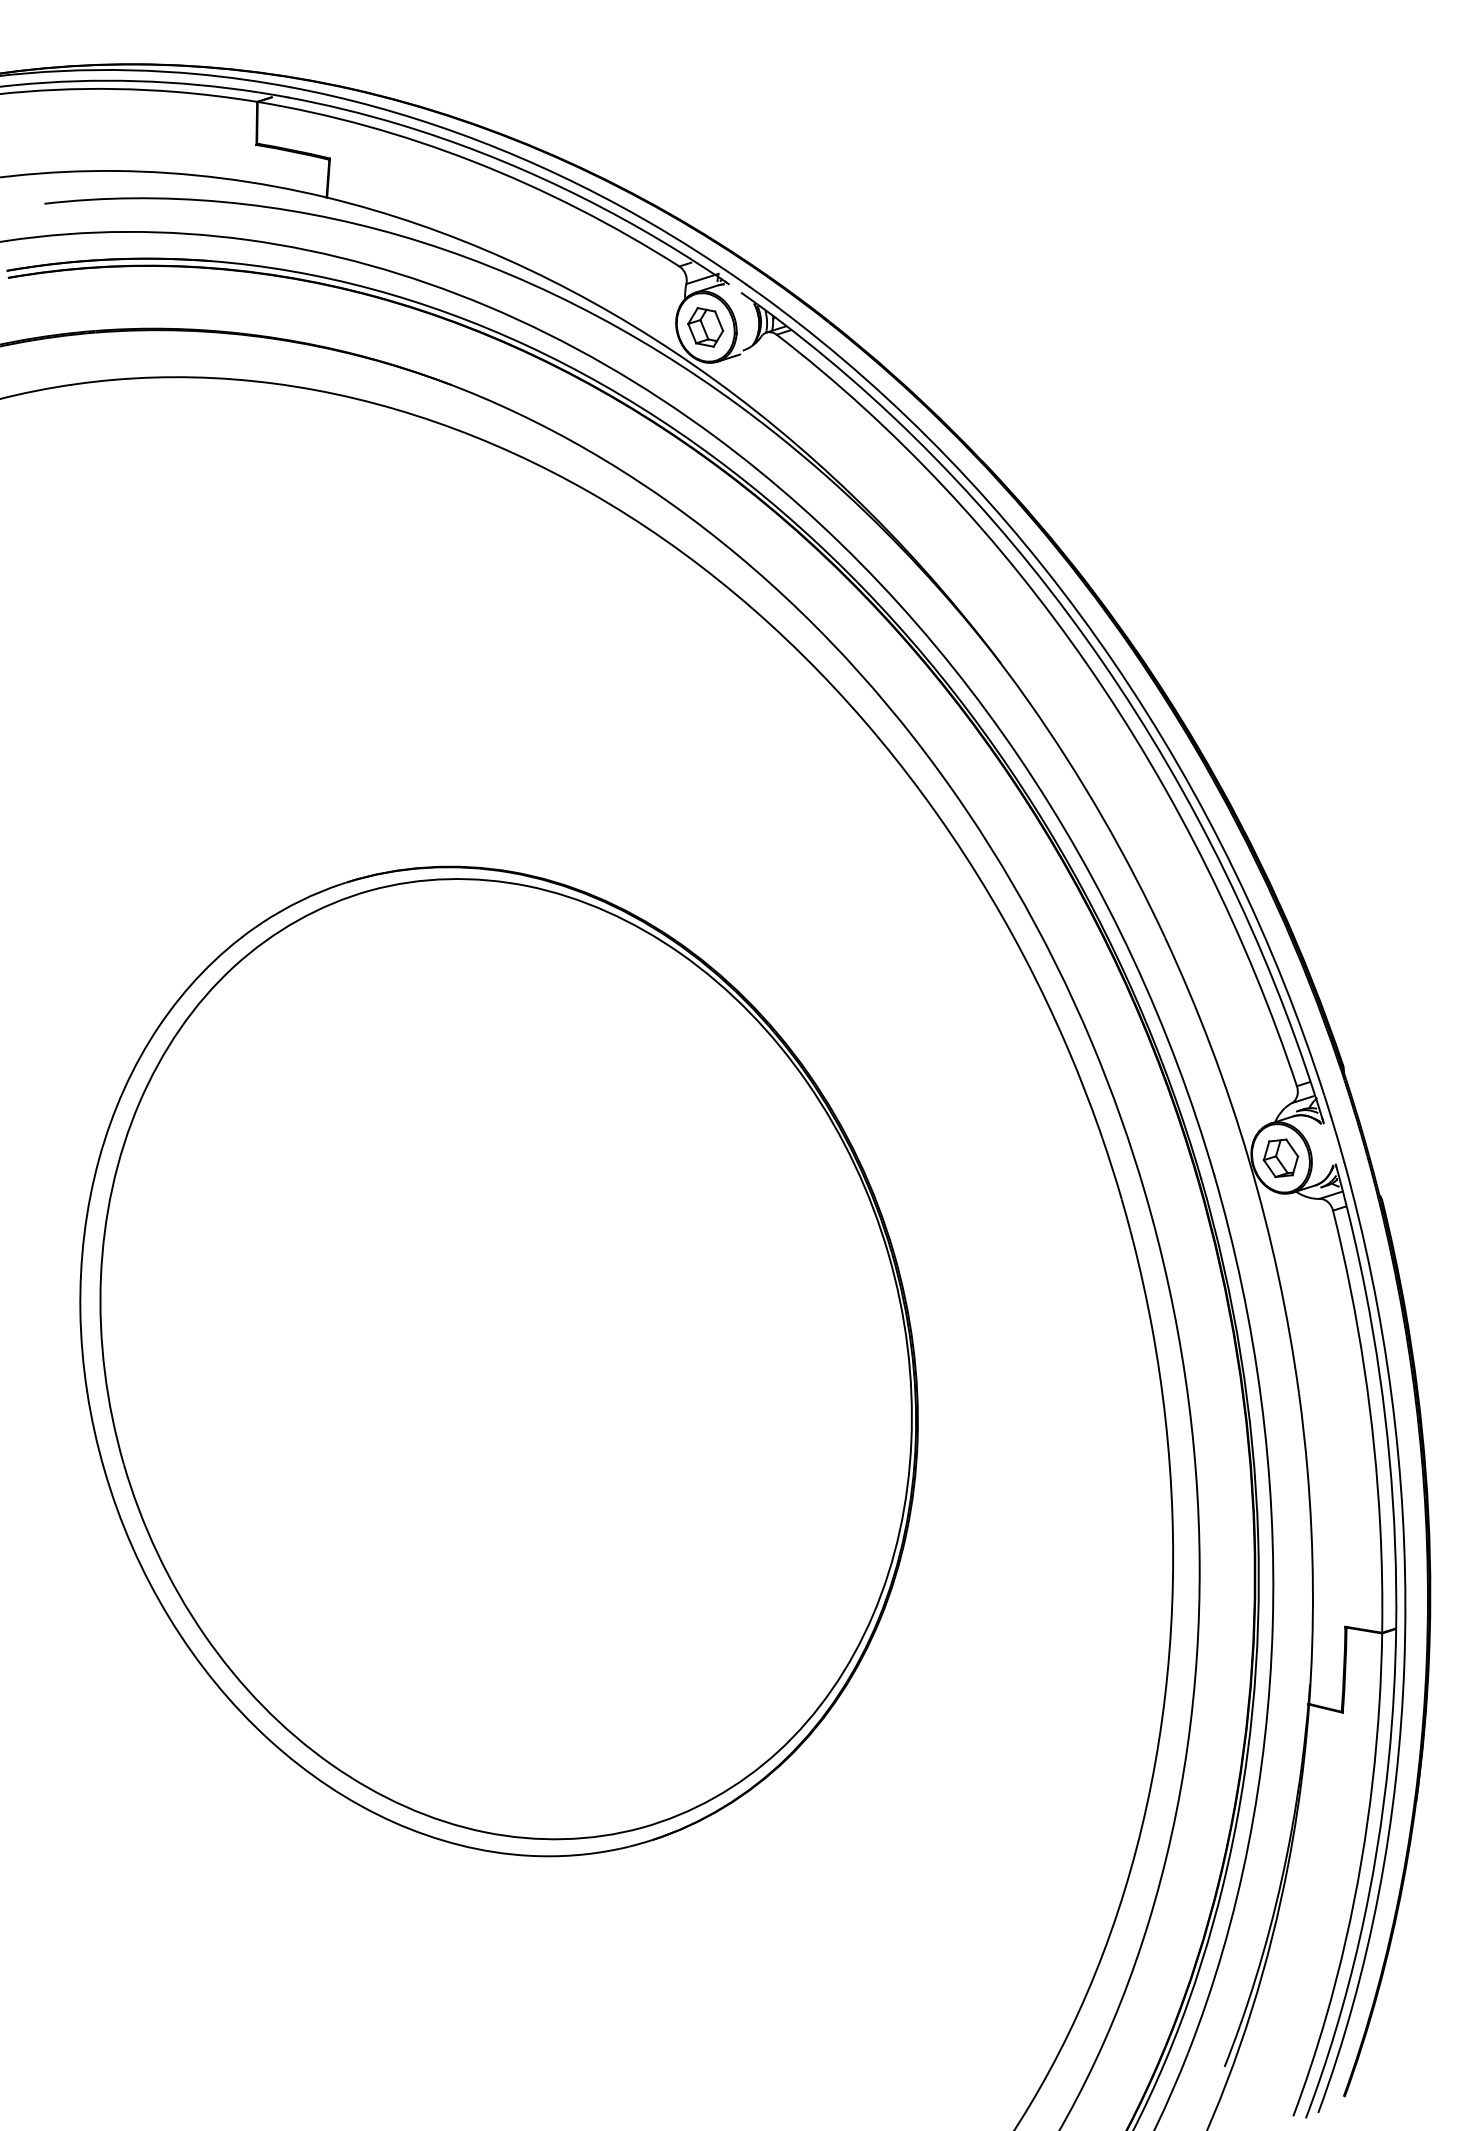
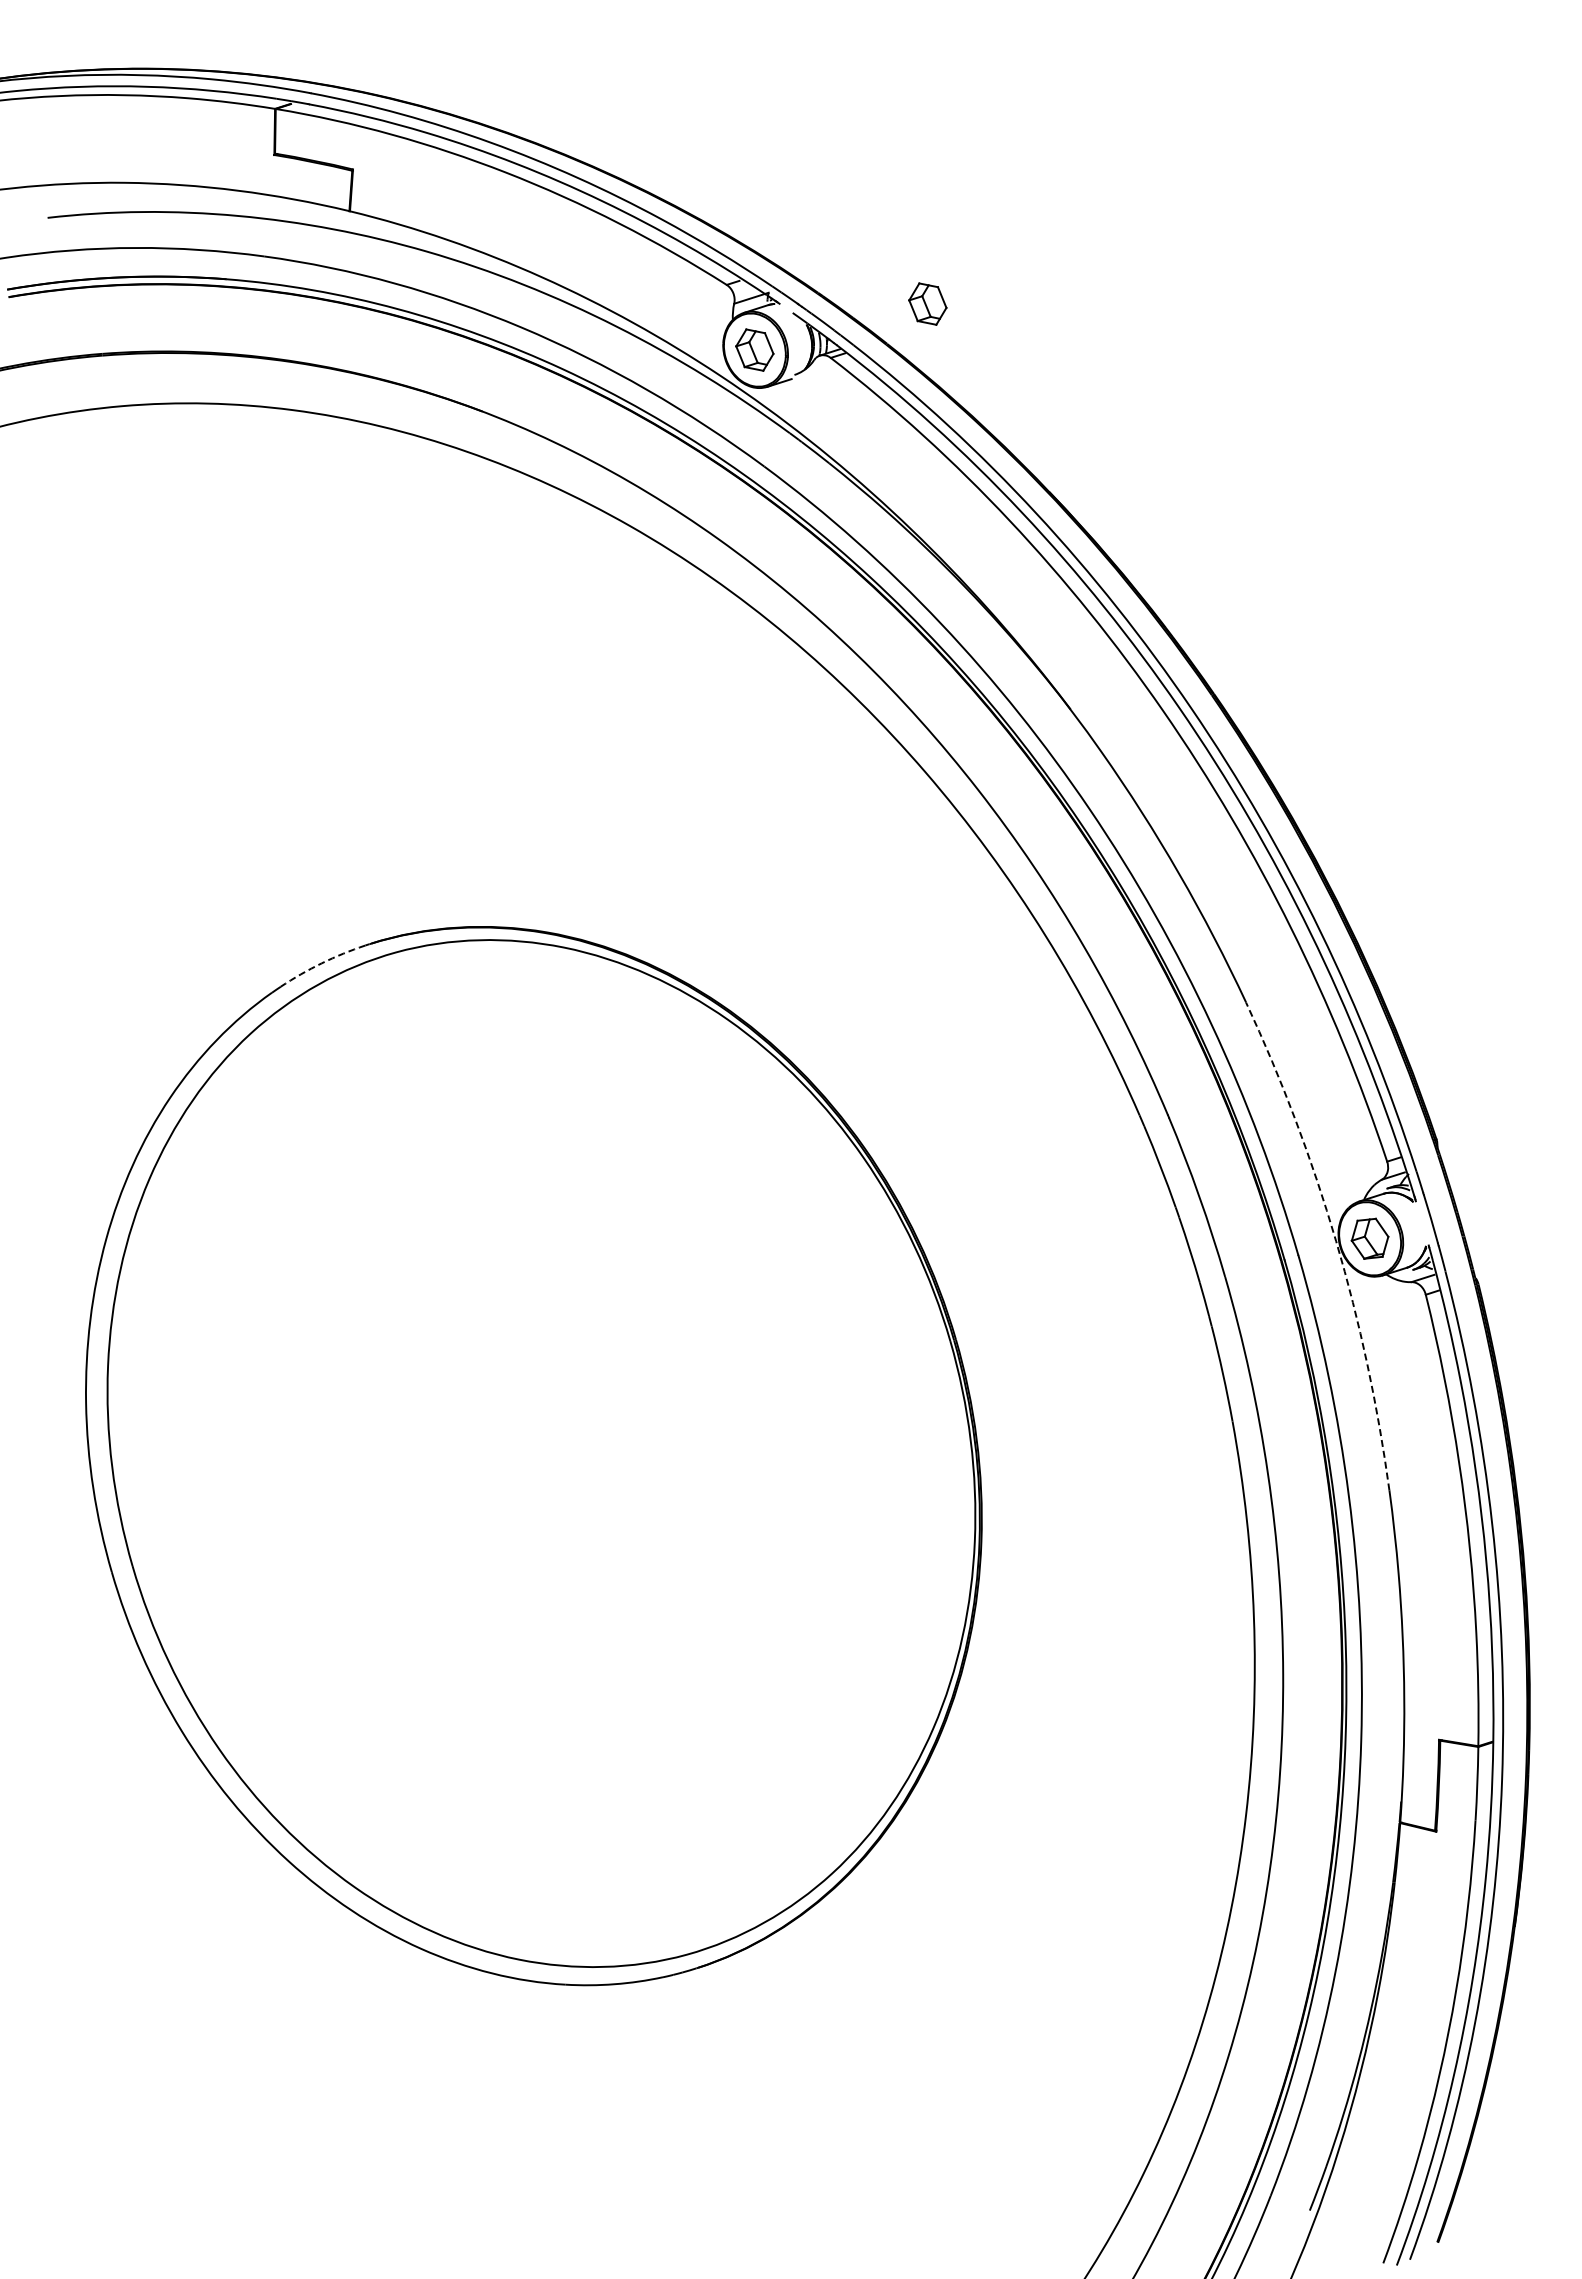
part: (867, 283) -> (927, 303), added
arc: (300, 900) -> (321, 963), solid -> dashed
arc: (1249, 1160) -> (1336, 1241), solid -> dashed

